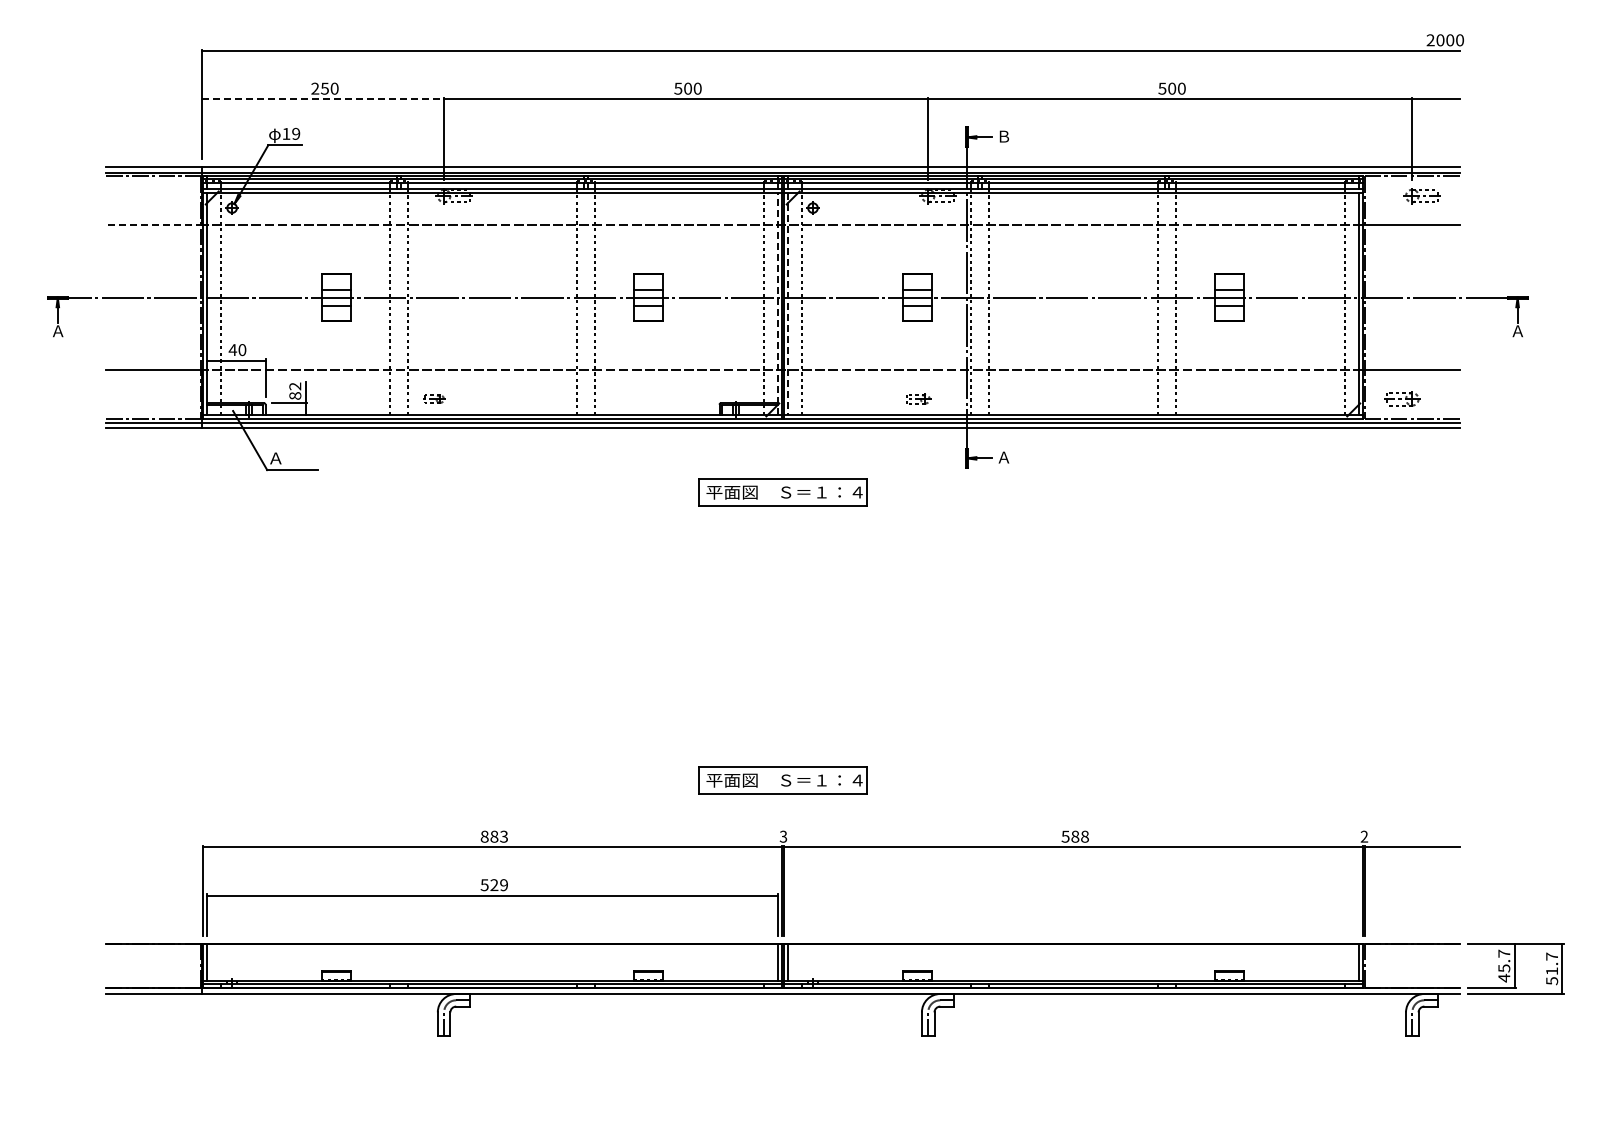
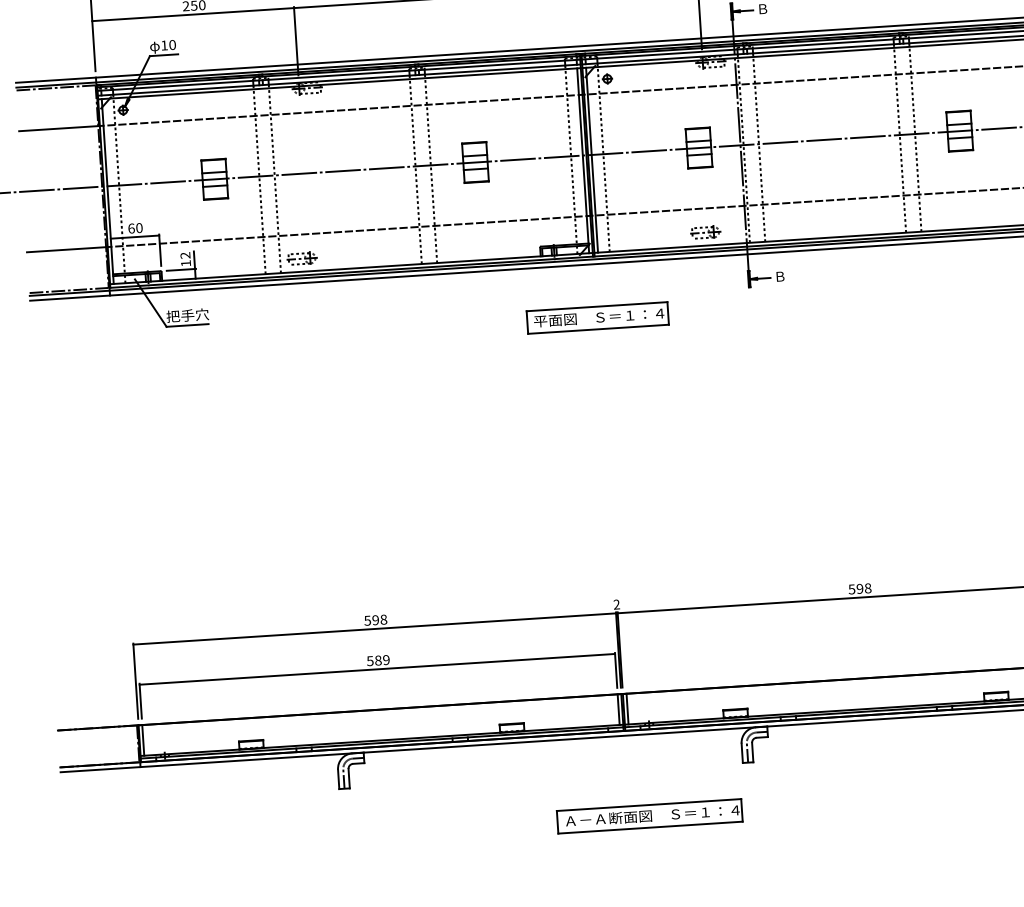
line: (323, 99) -> (193, 14), dashed -> solid
text: (296, 133) -> (172, 44), 19 -> 10
line: (154, 225) -> (59, 128), dashed -> solid
line: (777, 303) -> (583, 160), dashed -> solid
line: (788, 303) -> (592, 159), dashed -> solid
text: (232, 350) -> (131, 228), 40 -> 60
text: (295, 395) -> (186, 263), 82 -> 12
part: (434, 398) -> (302, 258), size x1.67
part: (918, 398) -> (705, 232), size x1.43
text: (293, 457) -> (187, 314), Ａ -> 把手穴
text: (1003, 457) -> (779, 276), Ａ -> Ｂ
part: (782, 780) -> (612, 557), removed
text: (494, 836) -> (375, 620), 883 -> 598
text: (783, 836) -> (616, 604), 3 -> 2
text: (1075, 836) -> (860, 588), 588 -> 598
text: (494, 885) -> (378, 660), 529 -> 589
part: (806, 1092) -> (649, 816), added

